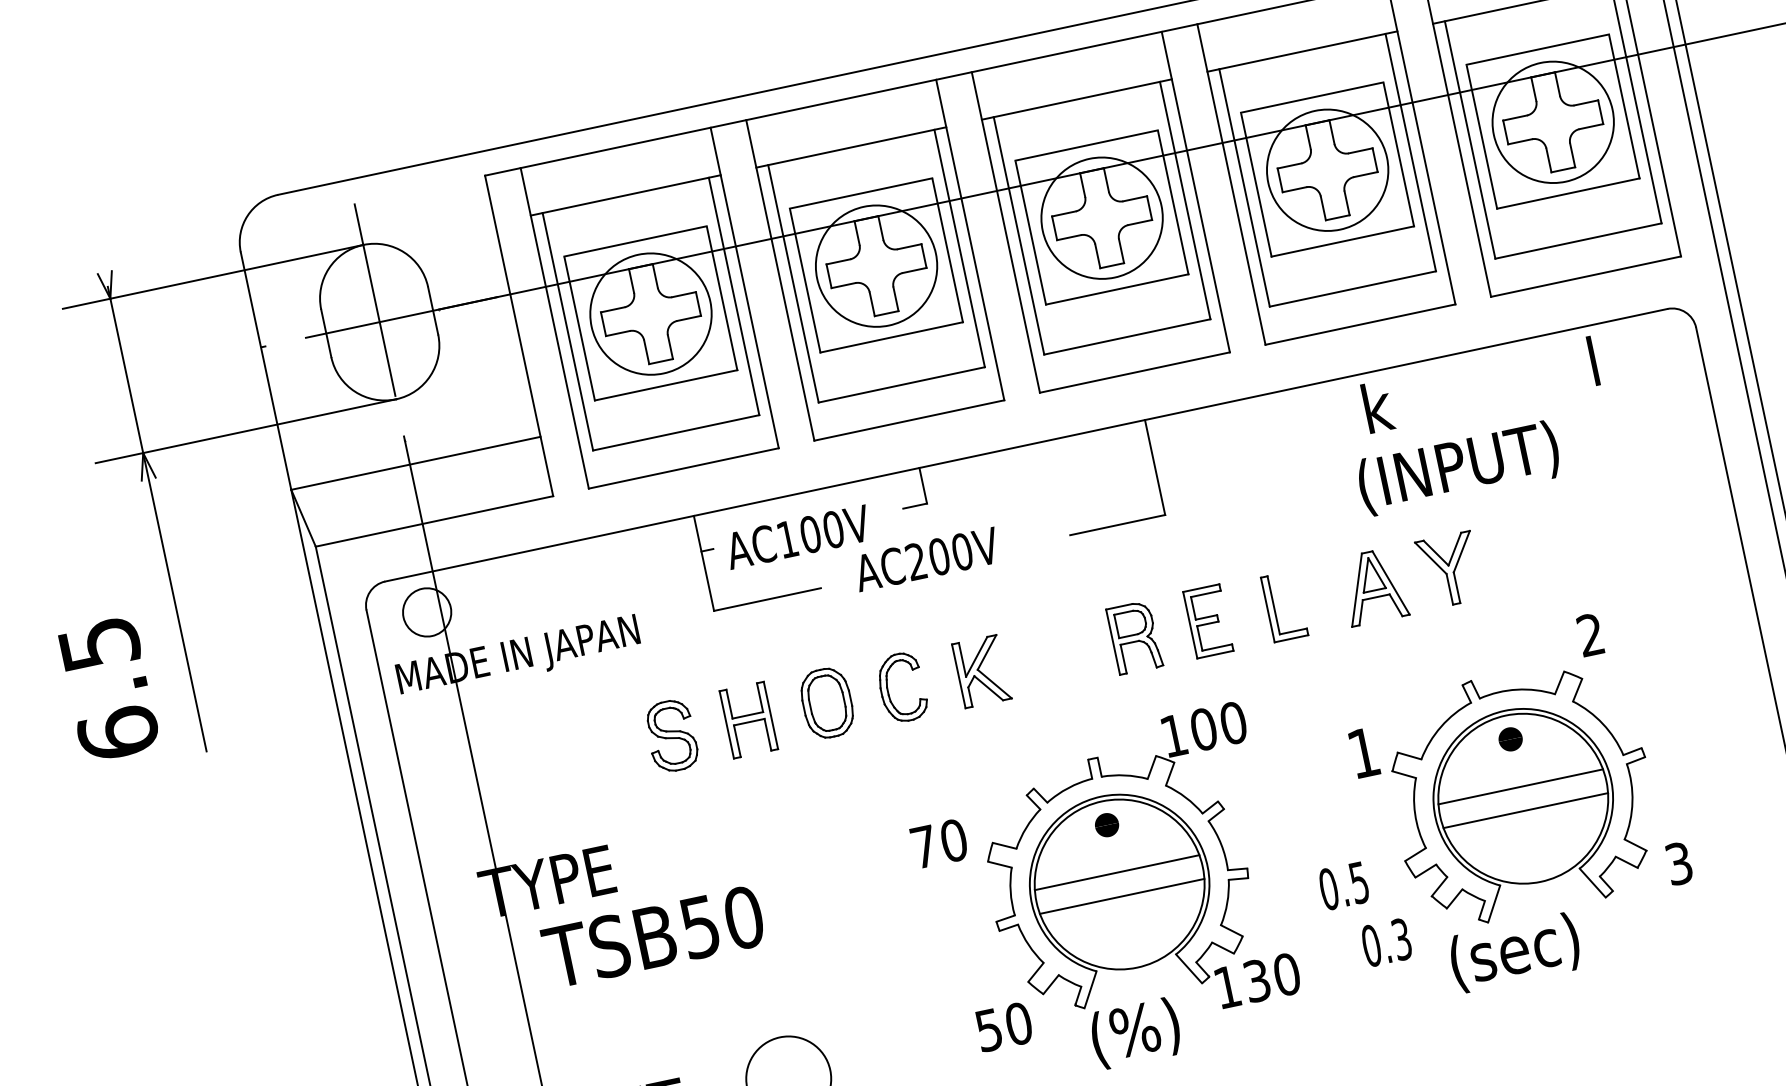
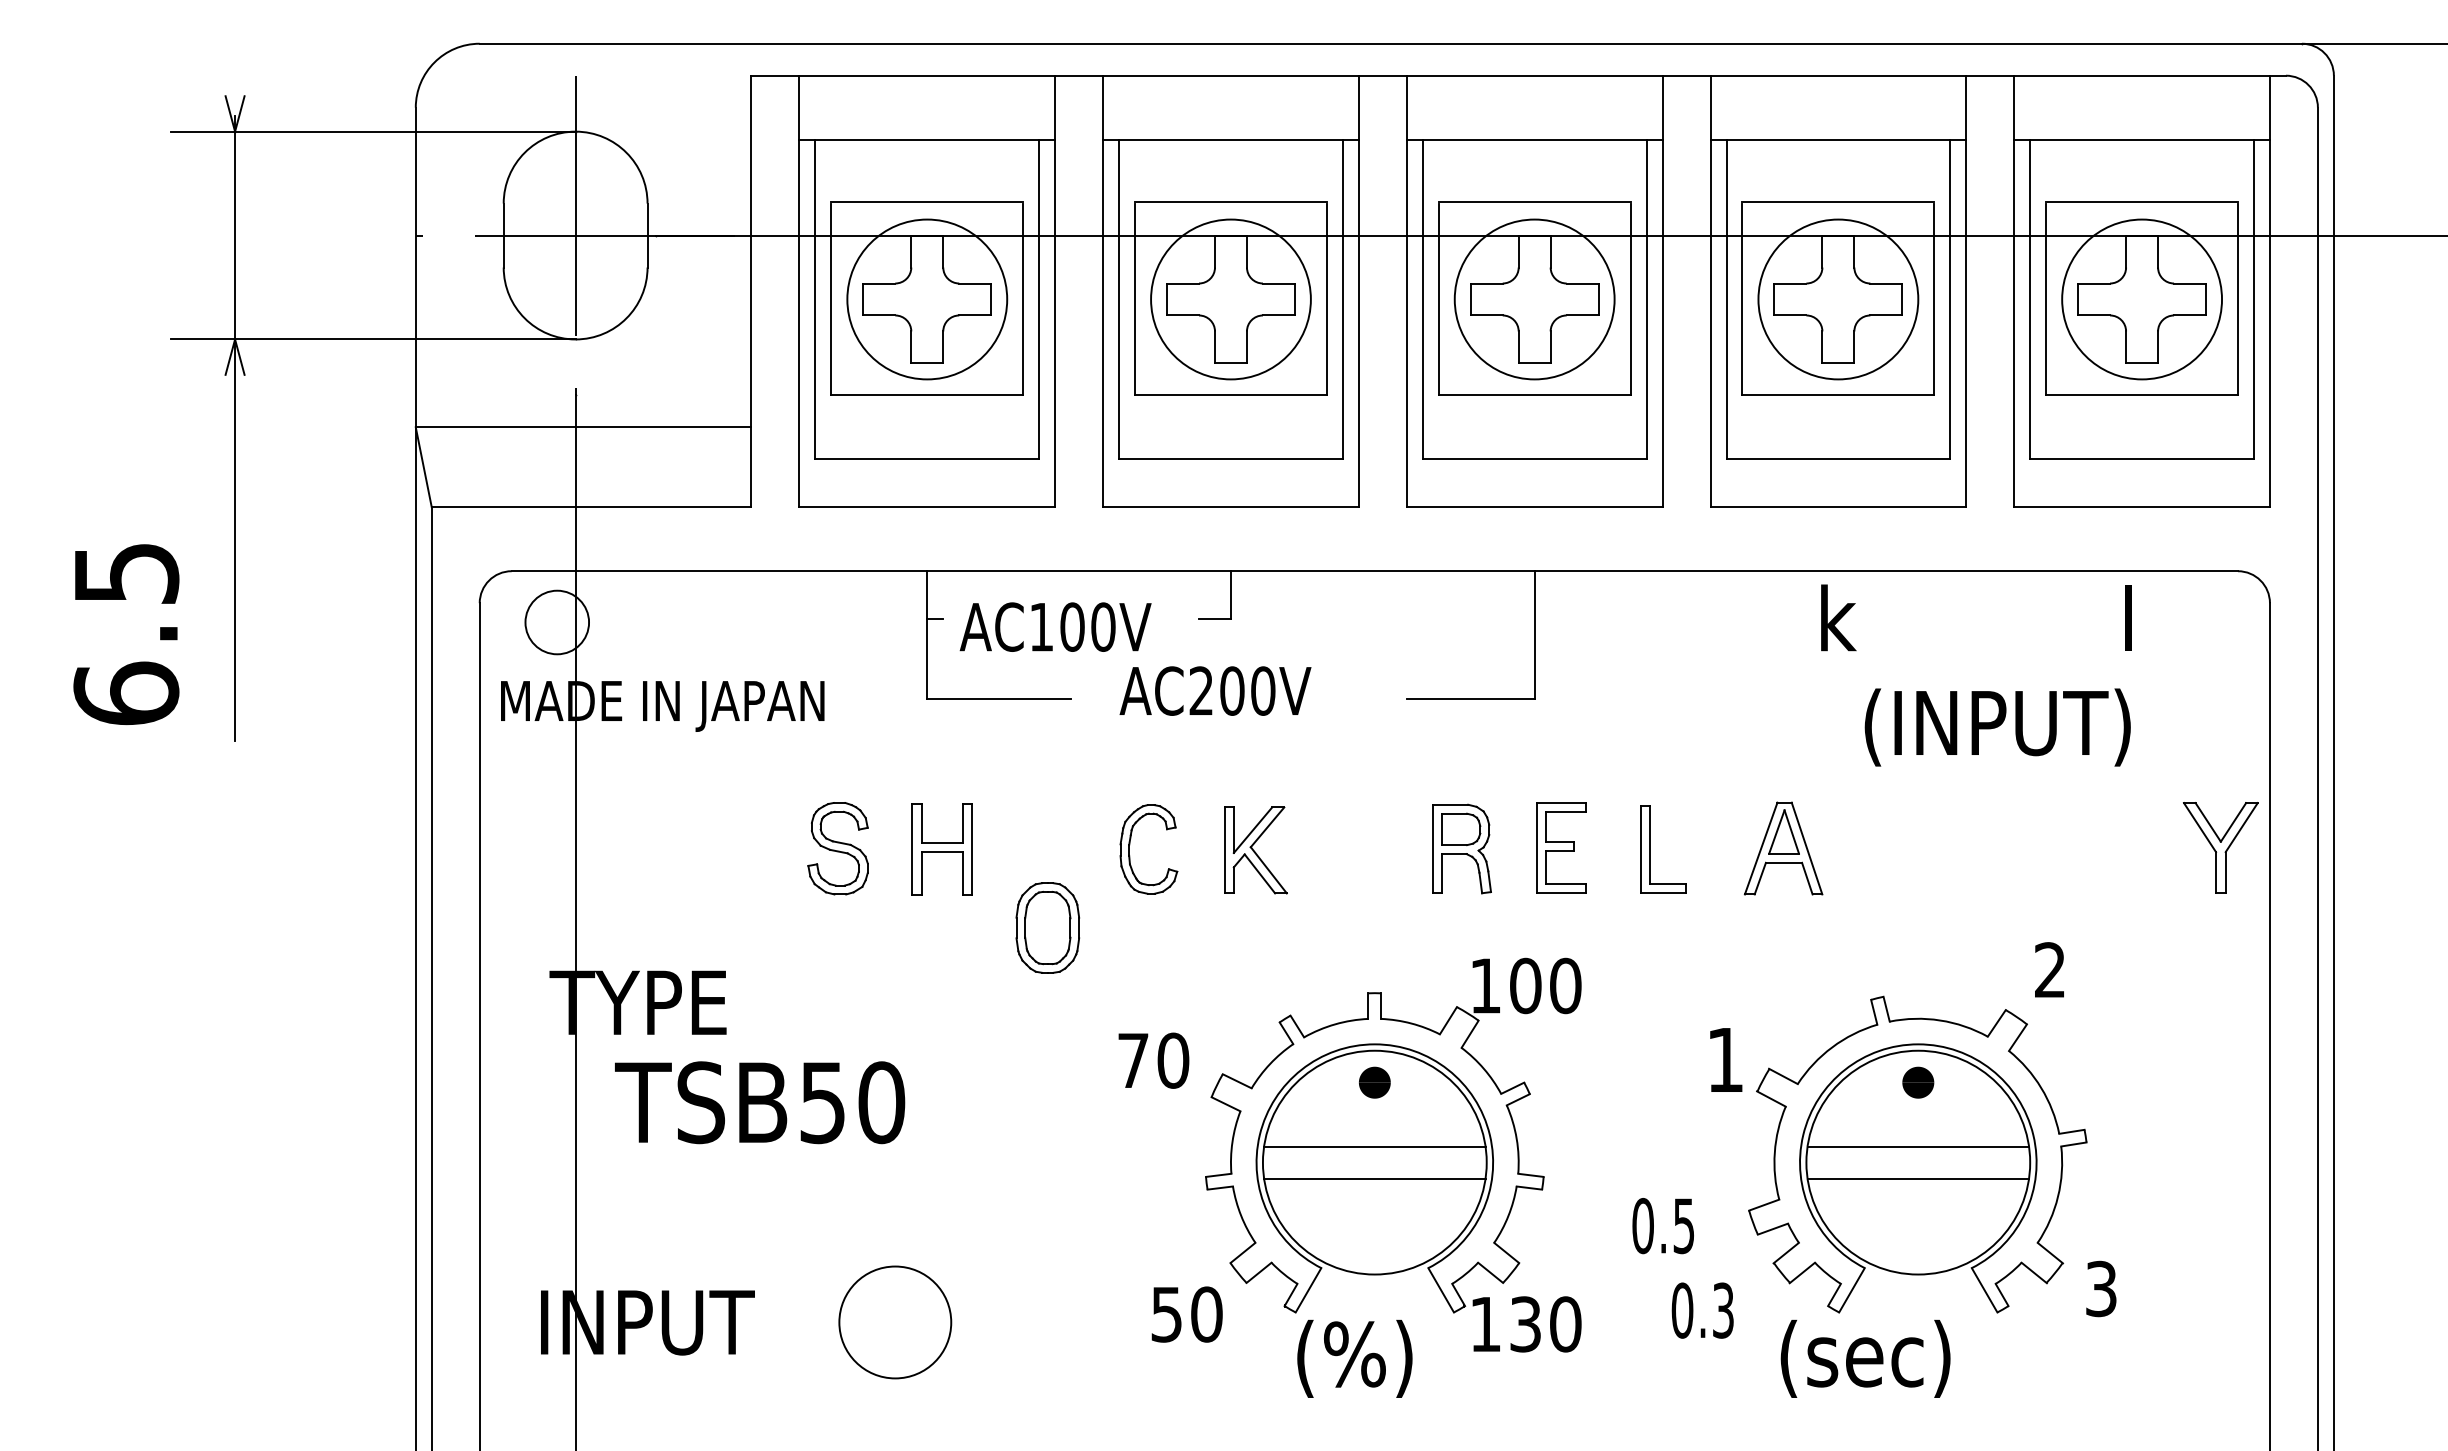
text: (1458, 468) -> (1997, 727), moved
part: (1449, 569) -> (2220, 847), moved
part: (826, 702) -> (1047, 927), moved

